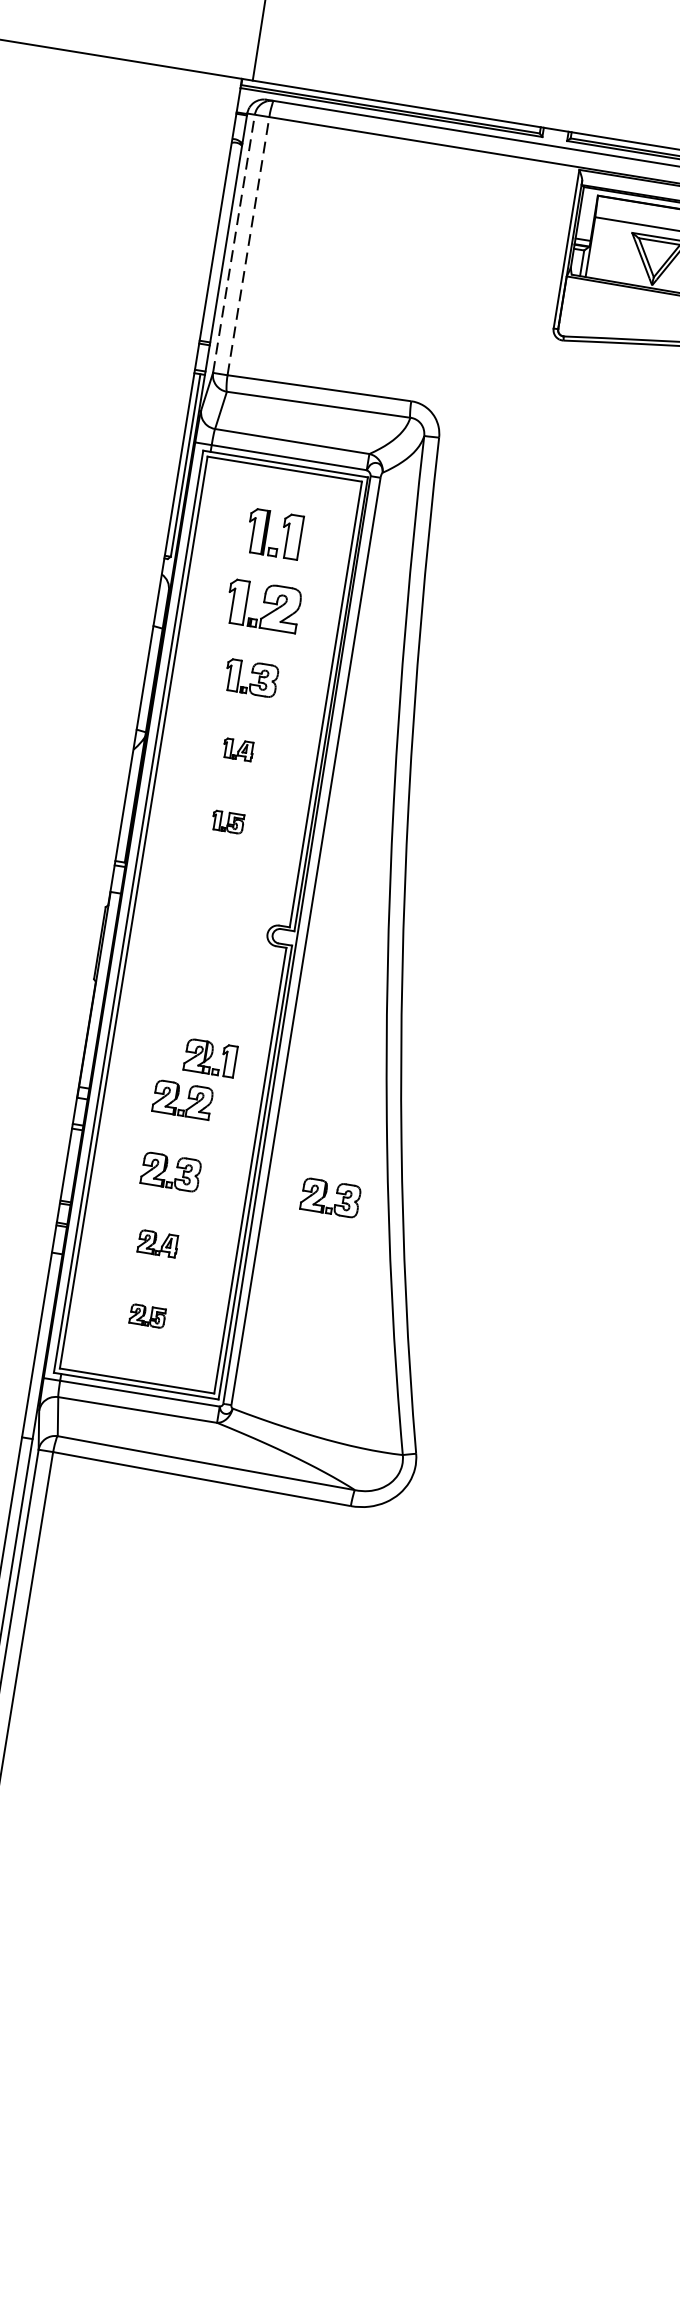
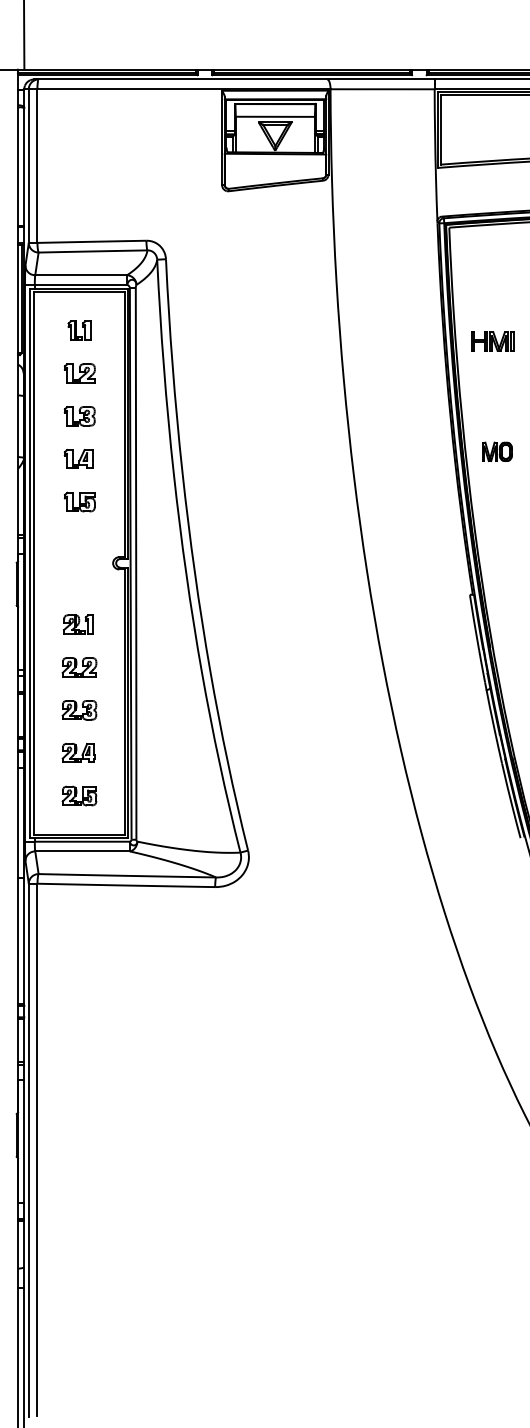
line: (233, 244) -> (28, 166), dashed -> solid
line: (248, 246) -> (37, 166), dashed -> solid
part: (274, 533) -> (79, 330), size x0.71
part: (262, 606) -> (79, 373), size x0.71
part: (237, 748) -> (78, 458), size x1.67
part: (227, 821) -> (79, 501), size x1.67
part: (210, 1058) -> (78, 624), moved
part: (330, 1198) -> (174, 710), removed
part: (157, 1242) -> (78, 752), size x1.43
part: (147, 1315) -> (79, 795), size x1.67

